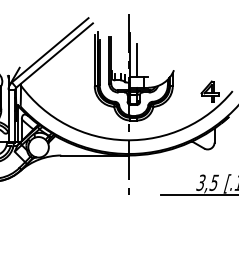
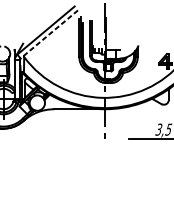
line: (54, 55) -> (49, 34), solid -> dashed
line: (137, 59) -> (111, 37), removed

